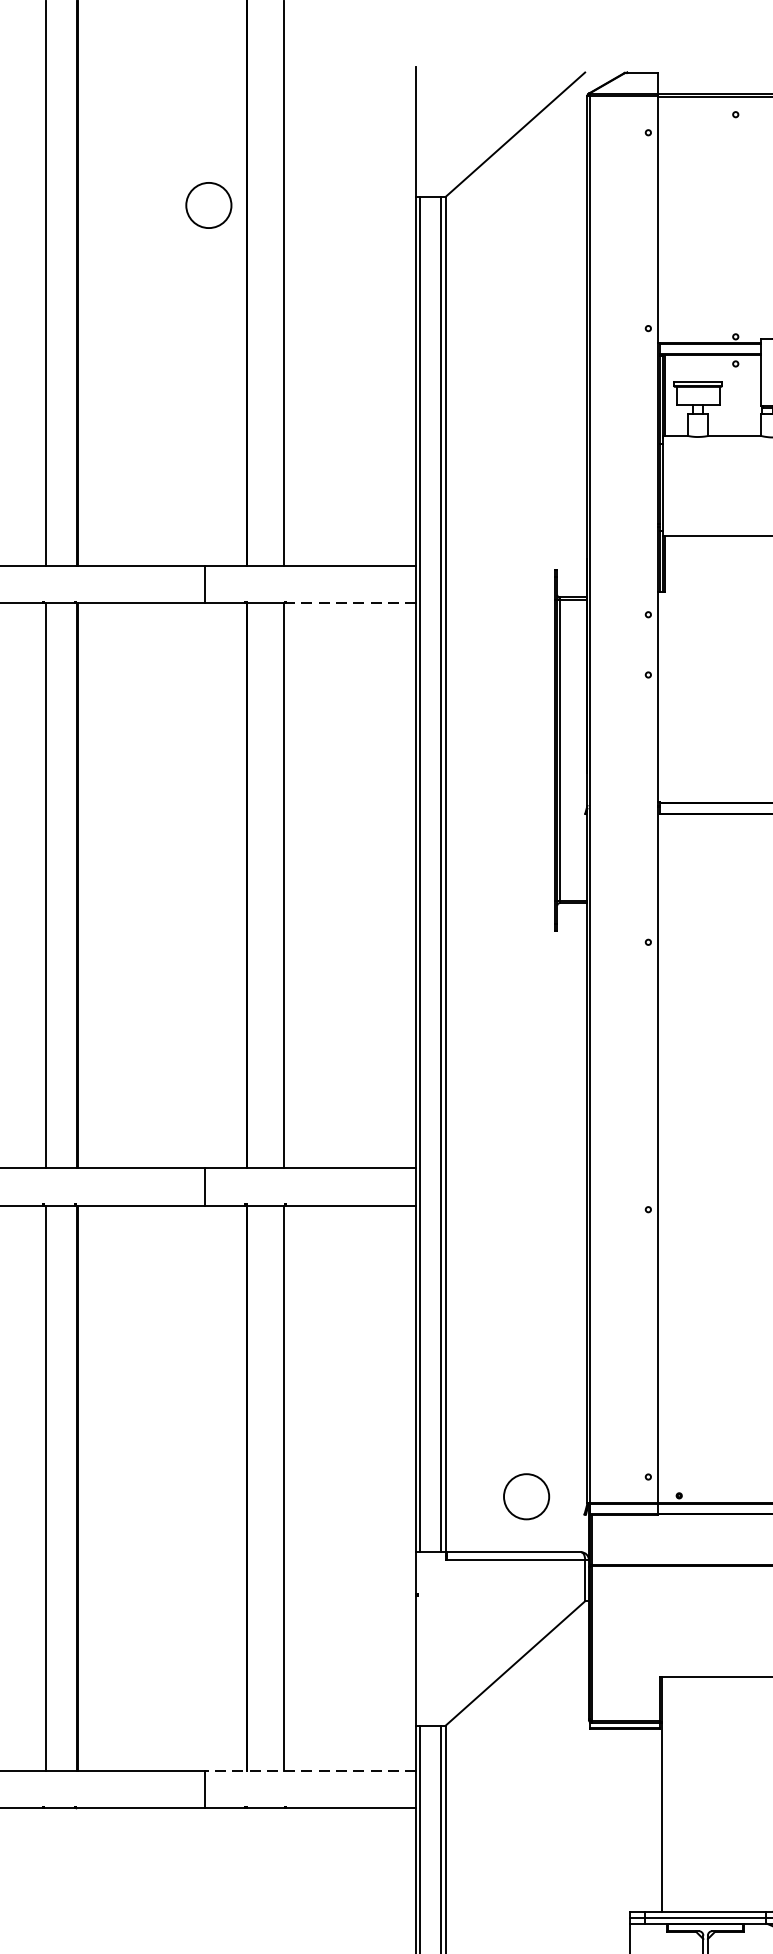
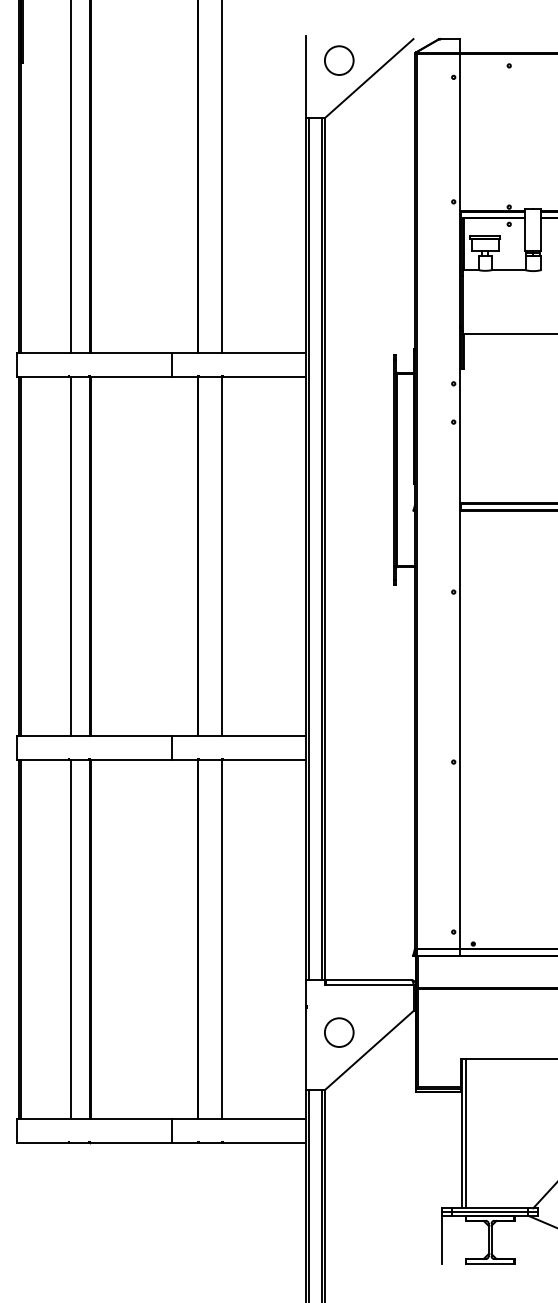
circle: (209, 205) -> (339, 60), moved
line: (350, 603) -> (264, 376), dashed -> solid
circle: (526, 1496) -> (339, 1032), moved
line: (309, 1770) -> (238, 1118), dashed -> solid
line: (668, 1793) -> (466, 1133), added

